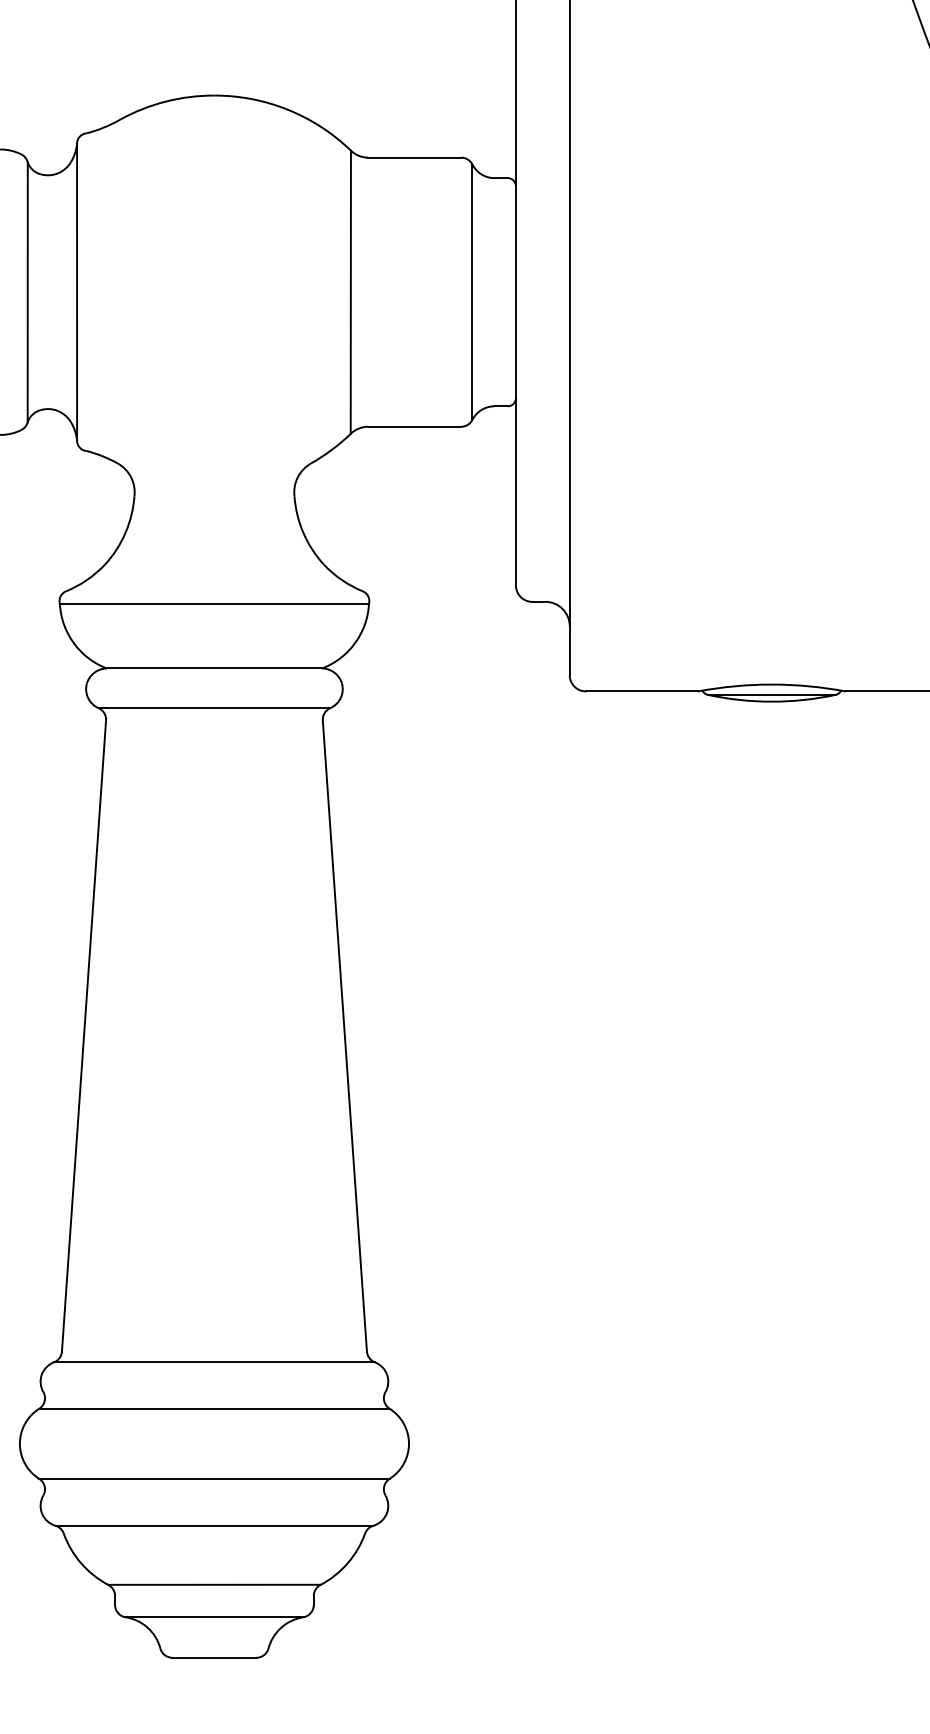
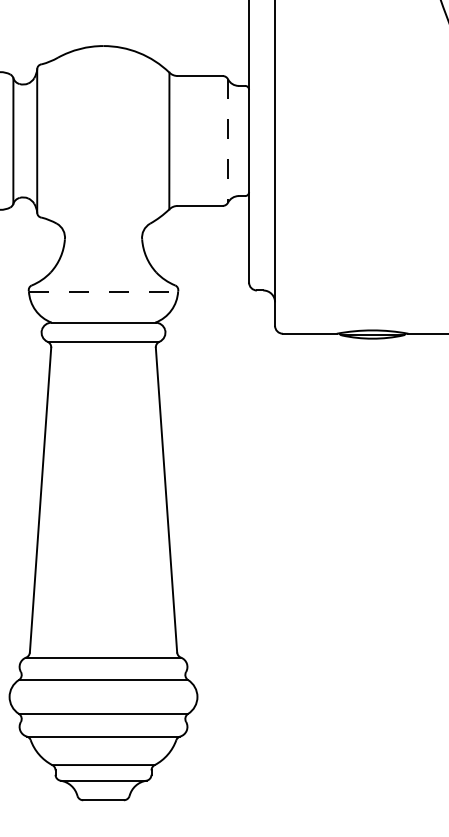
line: (473, 293) -> (228, 141), solid -> dashed
line: (214, 603) -> (103, 291), solid -> dashed

